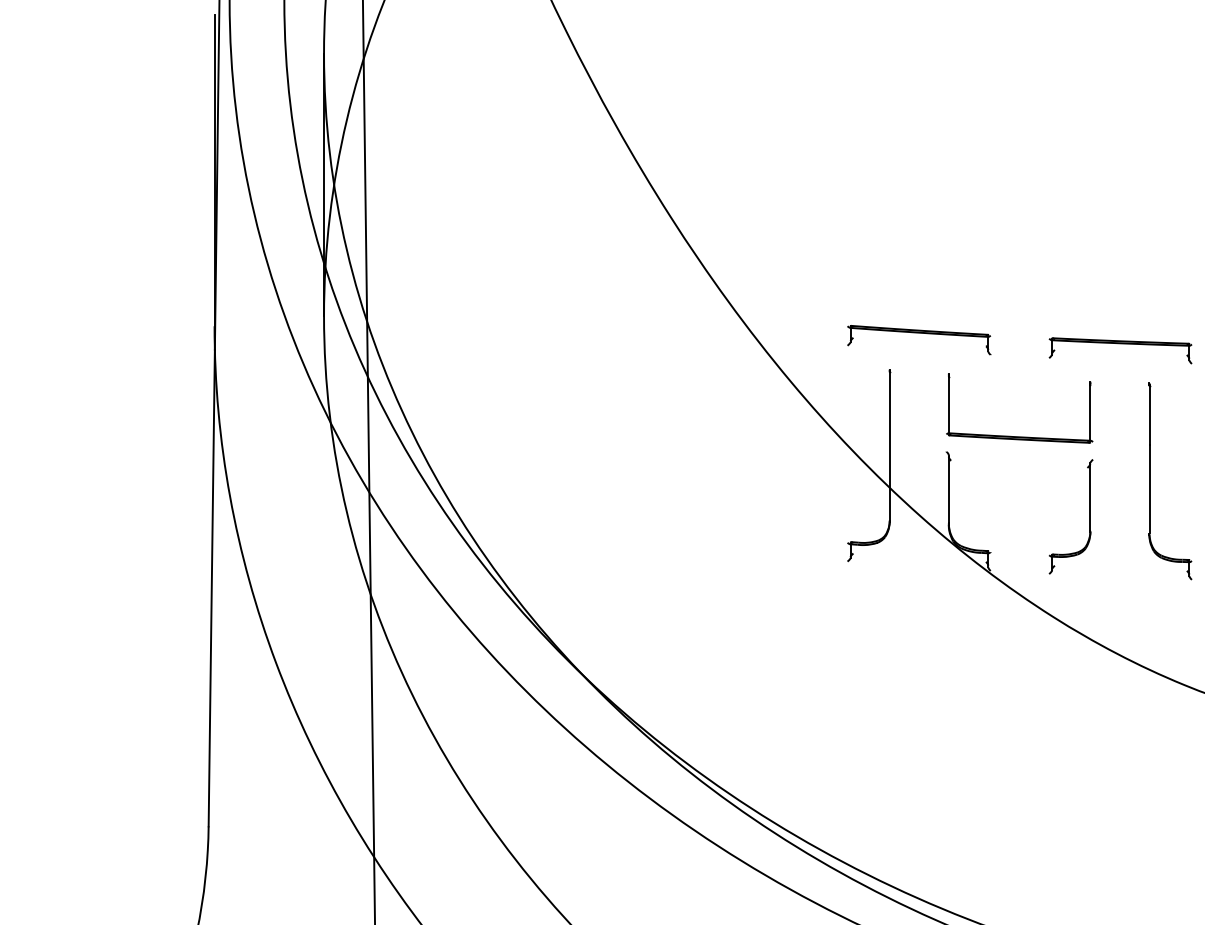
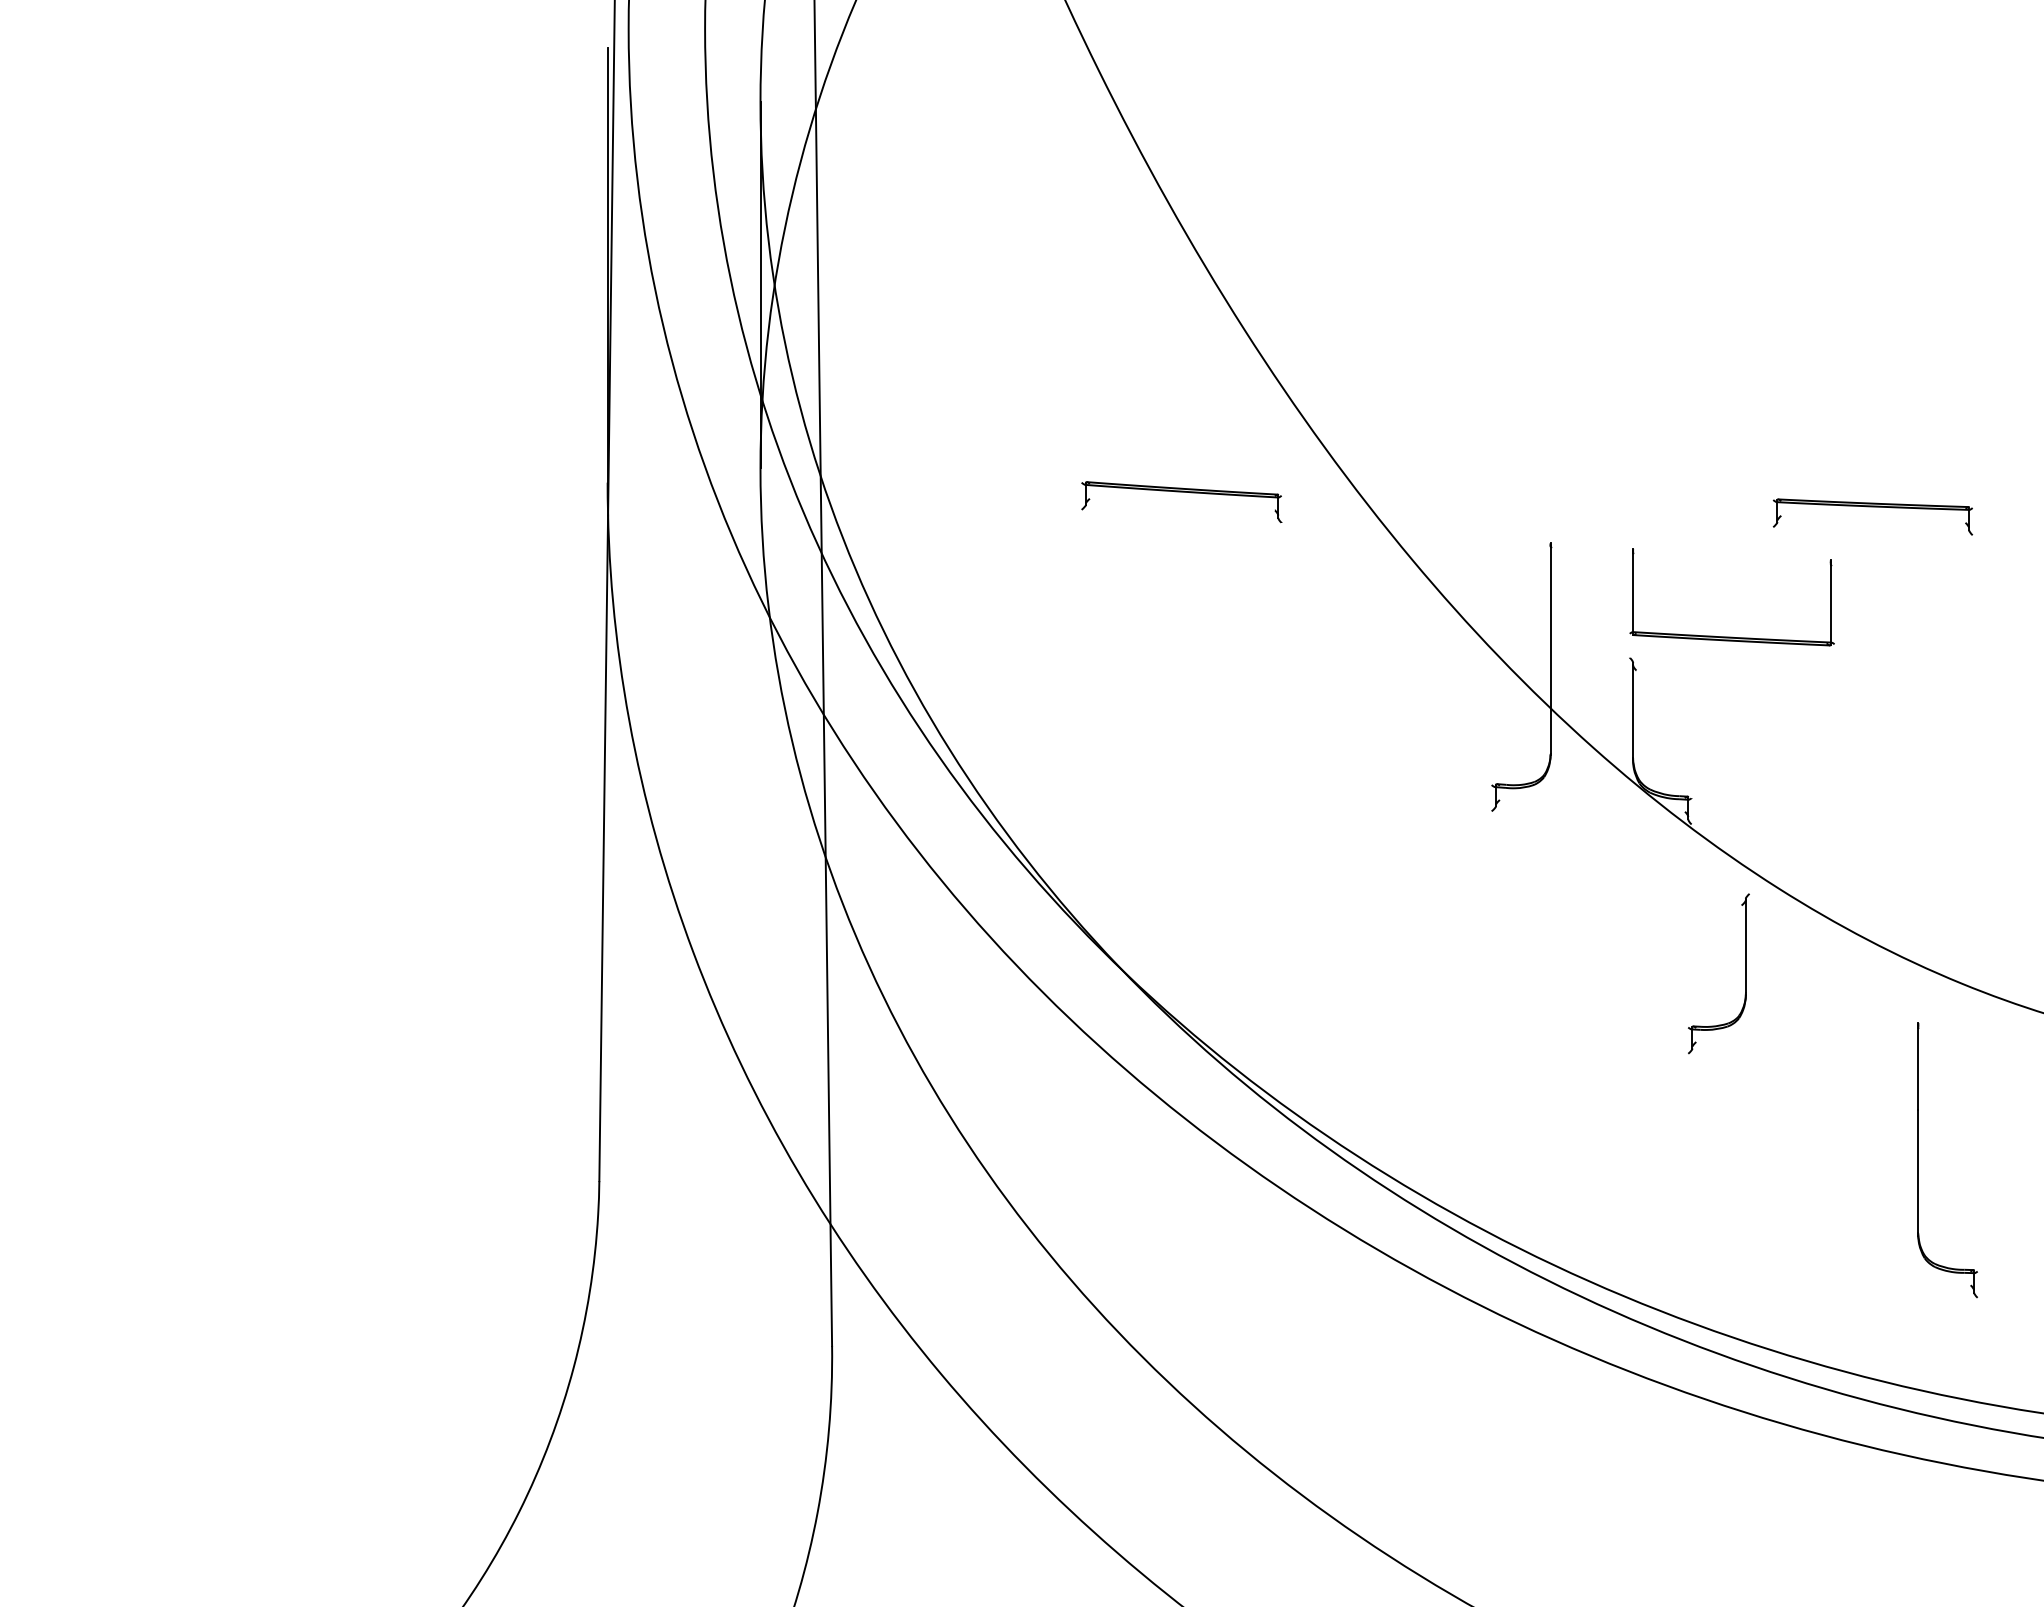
part: (919, 333) -> (1181, 492), moved
part: (1149, 481) -> (1918, 1160), moved
part: (1090, 516) -> (1745, 973), moved

